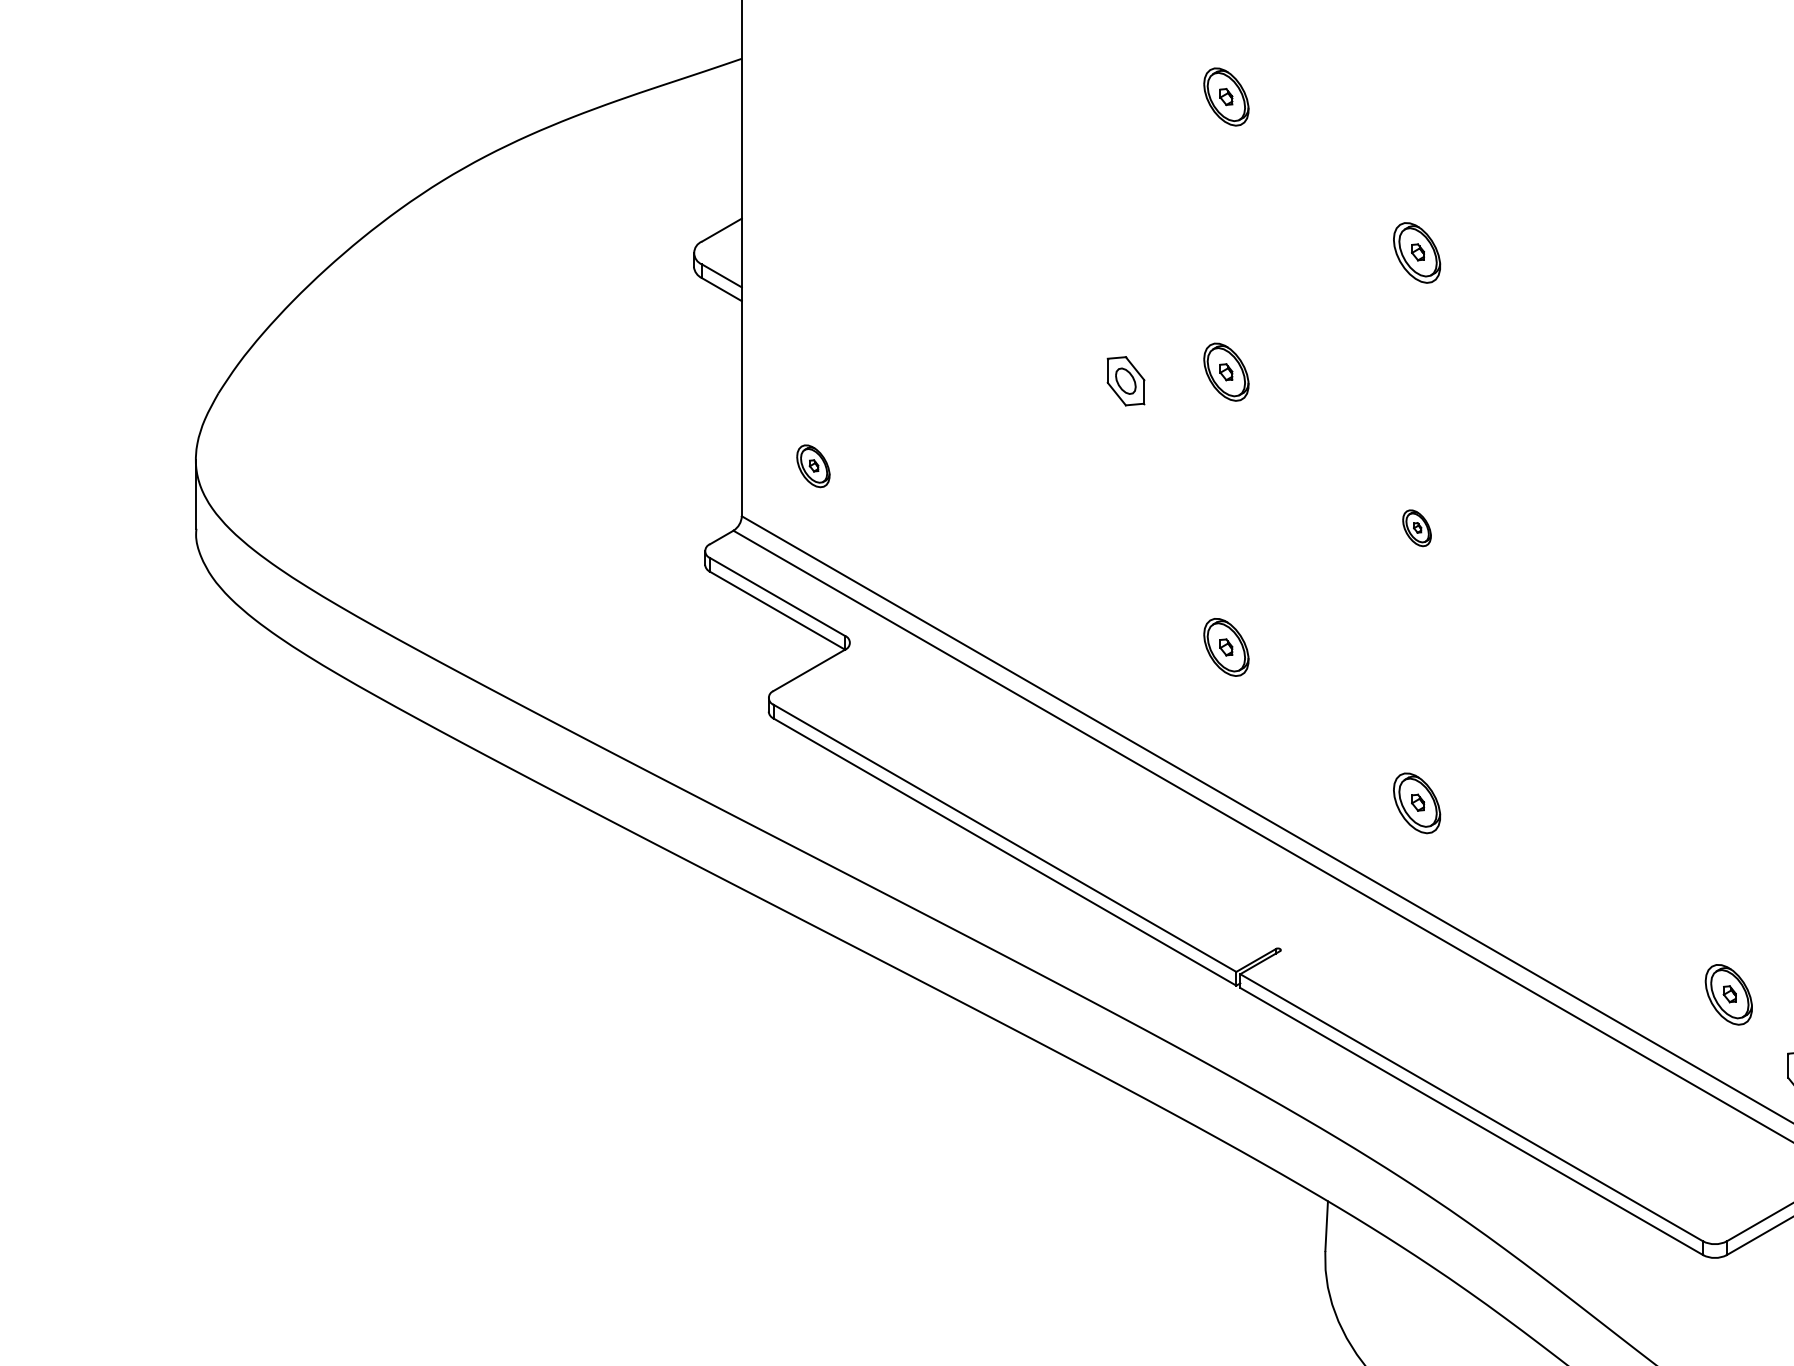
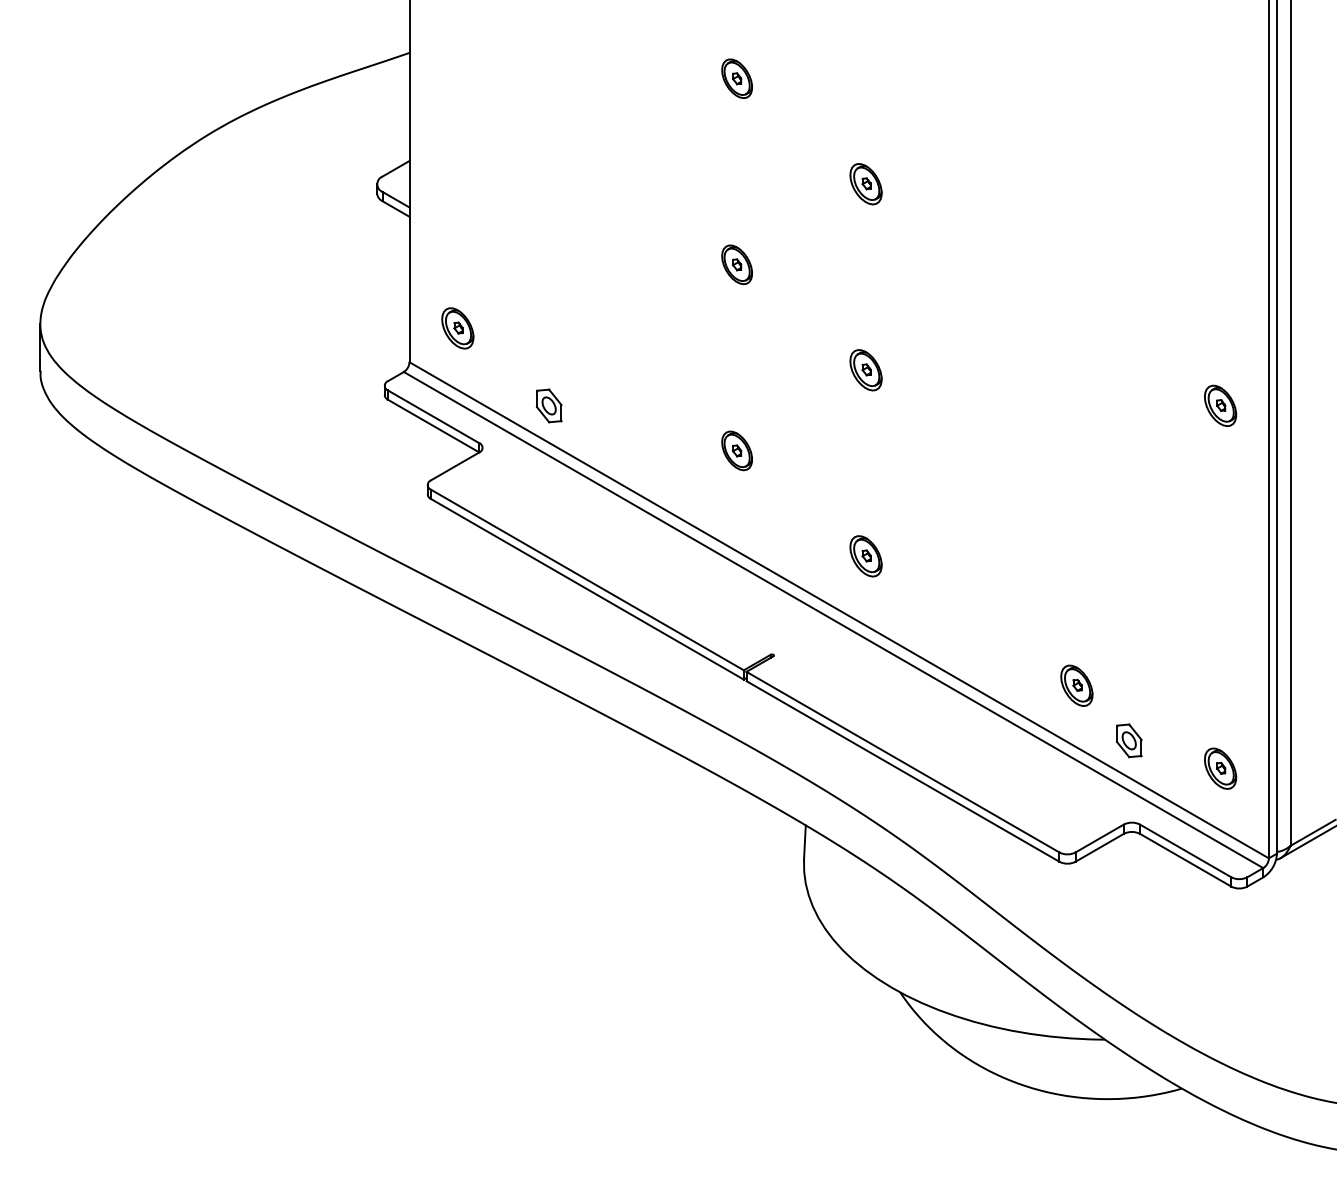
part: (1126, 380) -> (549, 405), moved
part: (812, 466) -> (457, 328), size x1.43
part: (1416, 528) -> (865, 370), size x1.67

